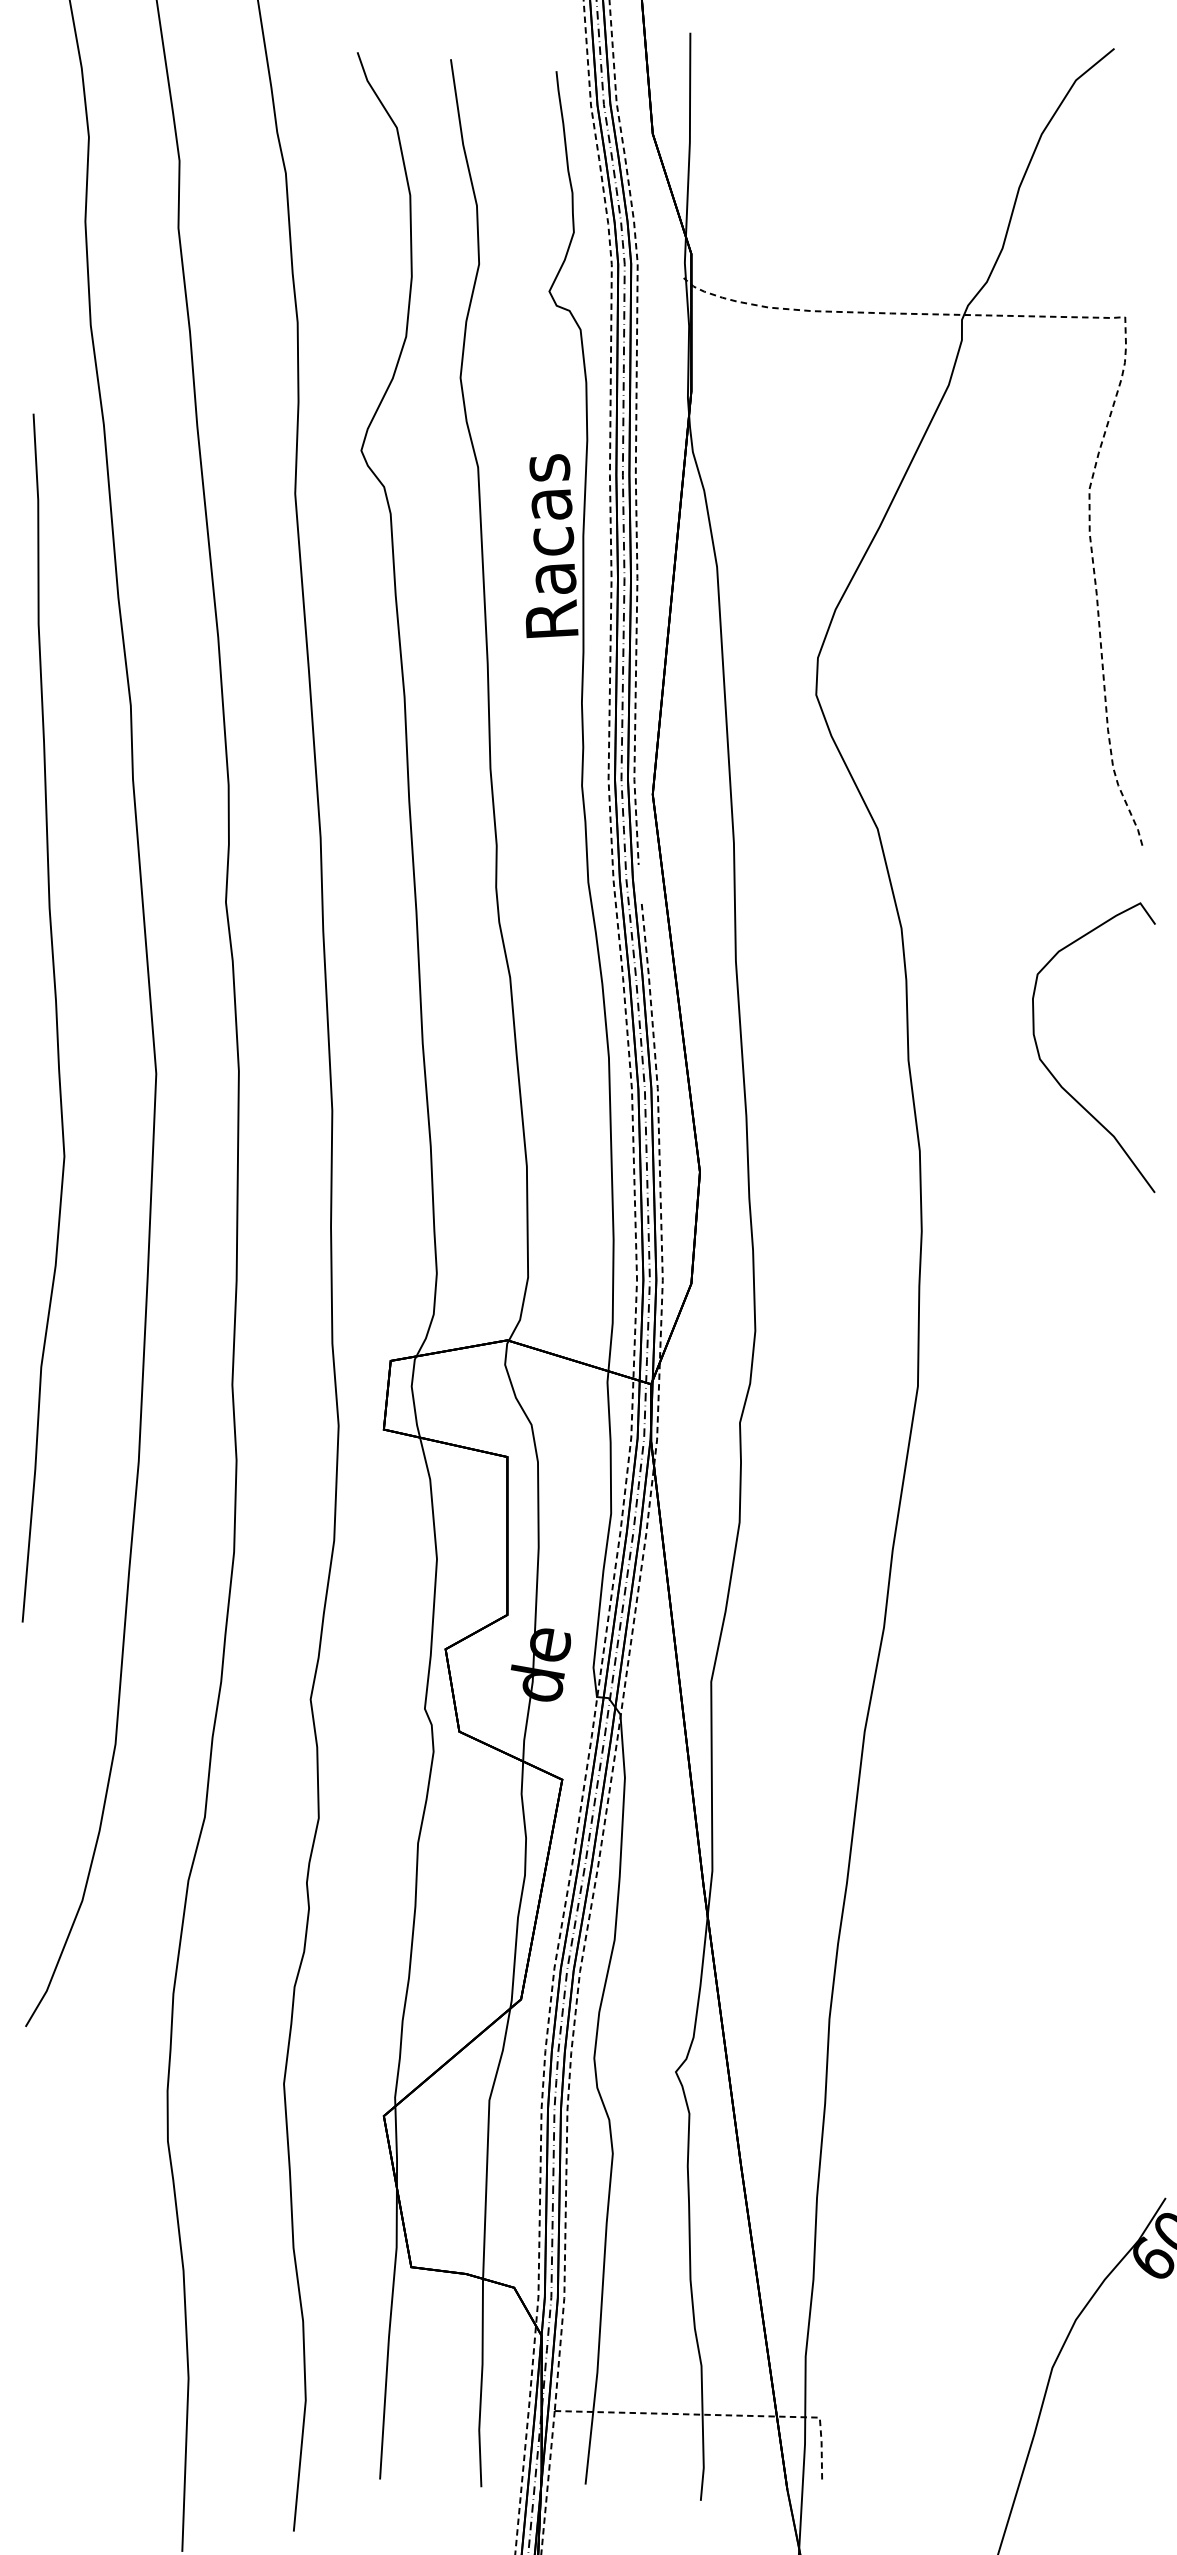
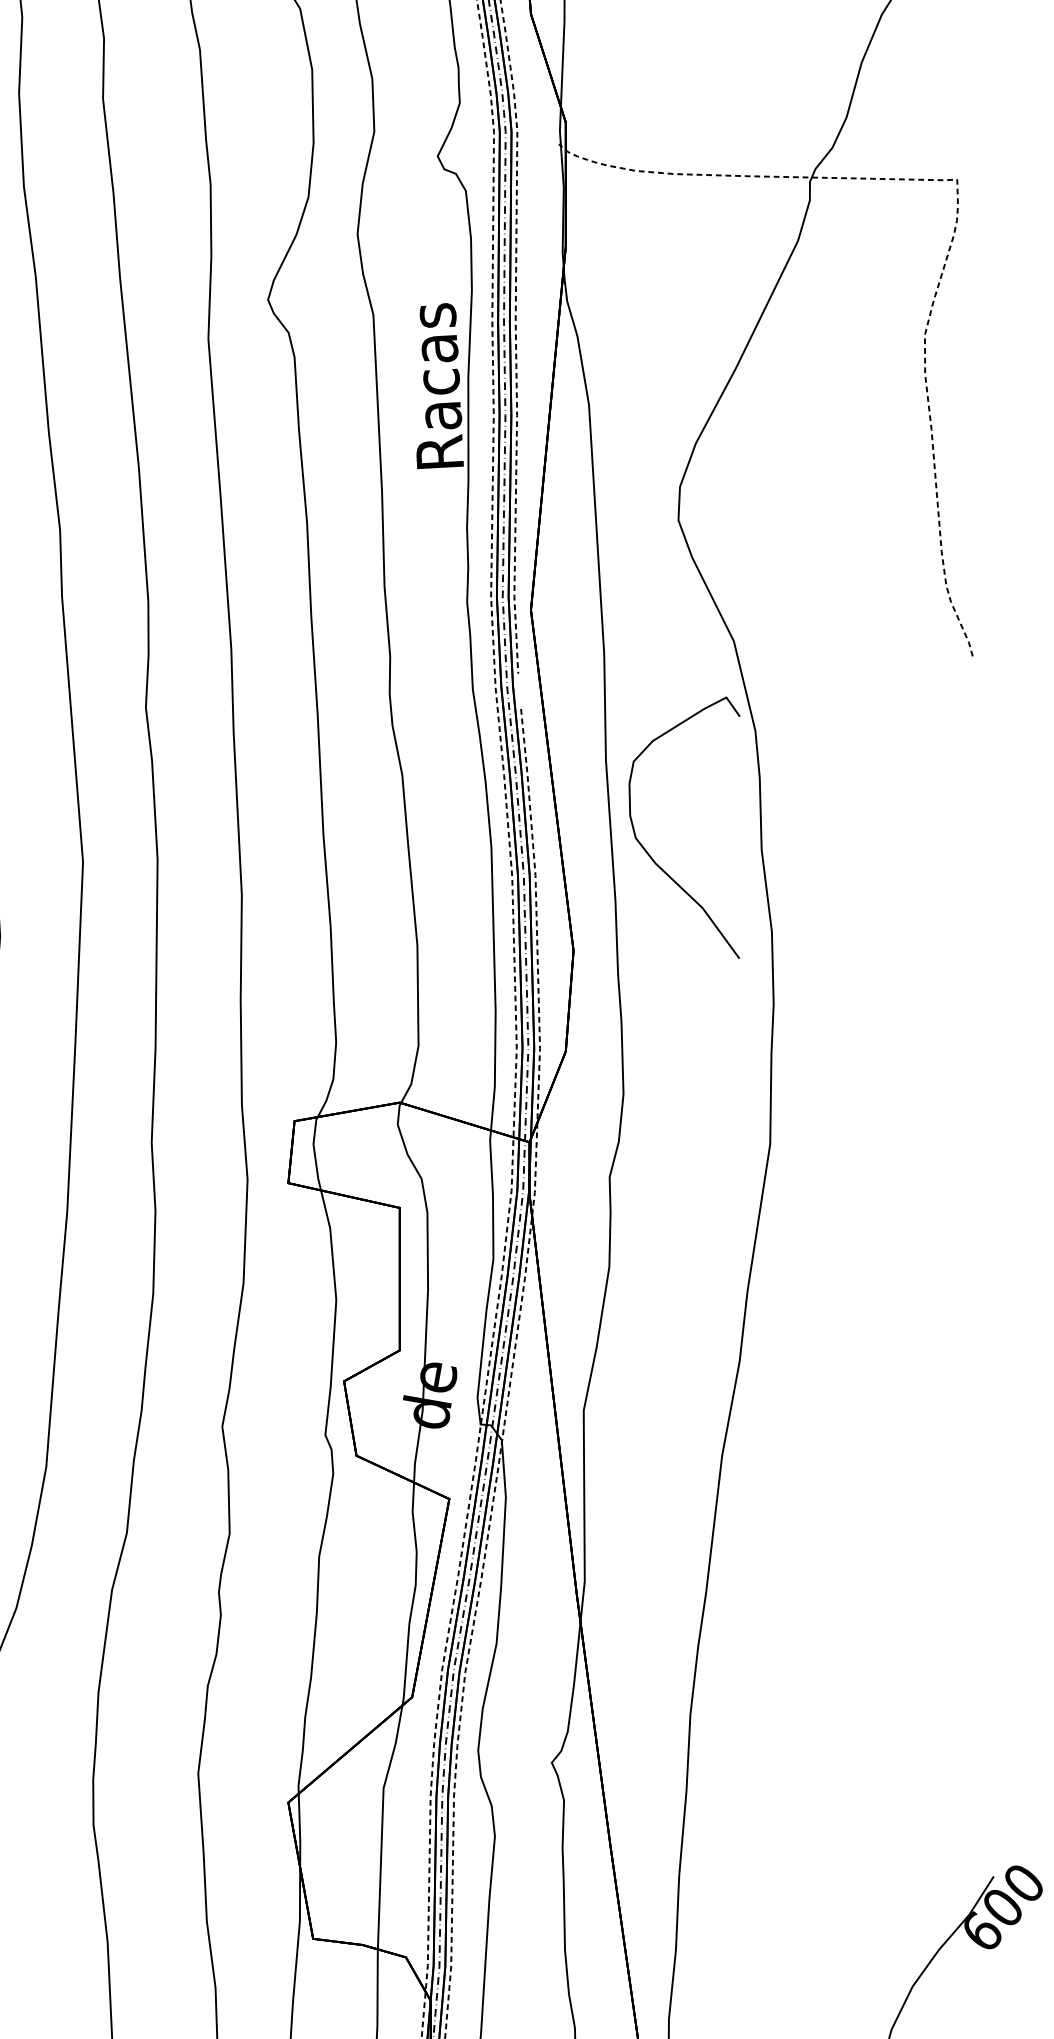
curve: (1053, 1074) -> (648, 851), moved

